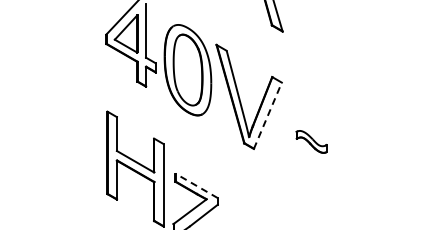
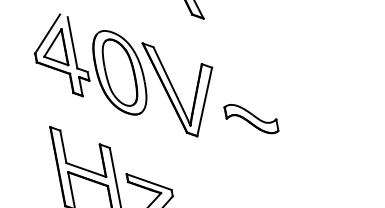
line: (268, 115) -> (205, 101), dashed -> solid
part: (311, 141) -> (251, 118), size x1.67
line: (196, 185) -> (148, 181), dashed -> solid

